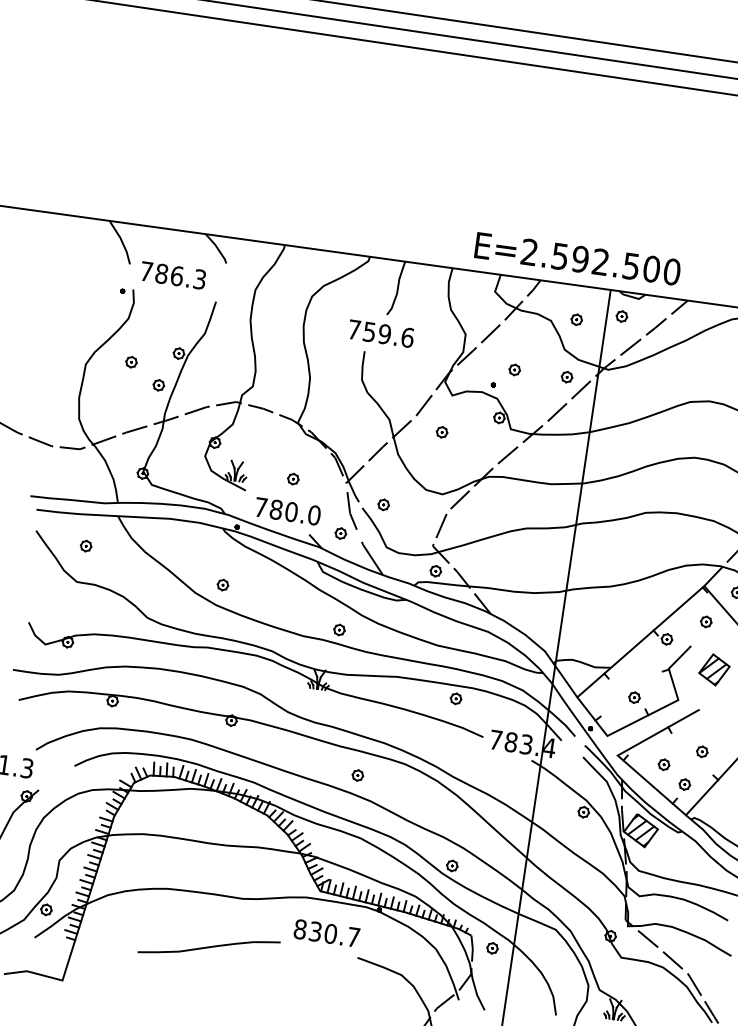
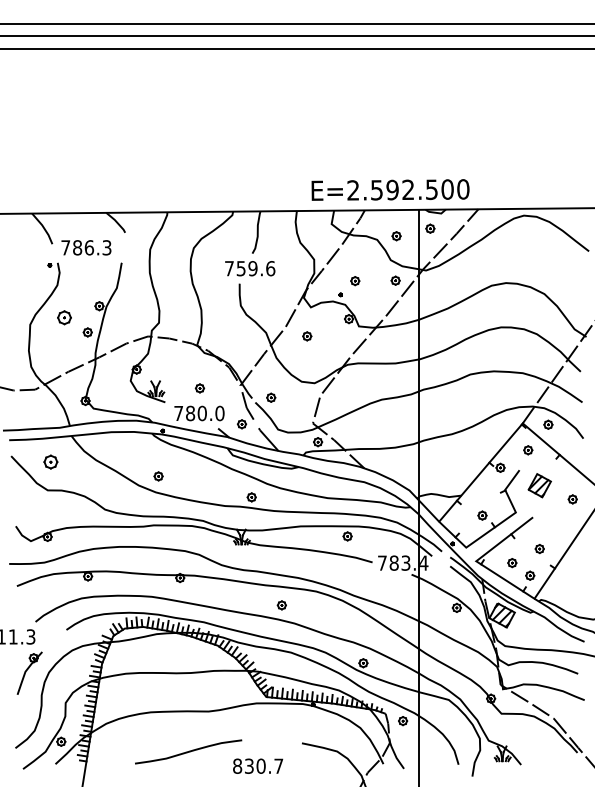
part: (131, 362) -> (64, 318), size x1.6
part: (85, 546) -> (50, 462), size x1.6
text: (327, 932) -> (258, 765), moved

